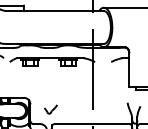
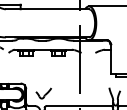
part: (50, 109) -> (43, 93), size x1.4

